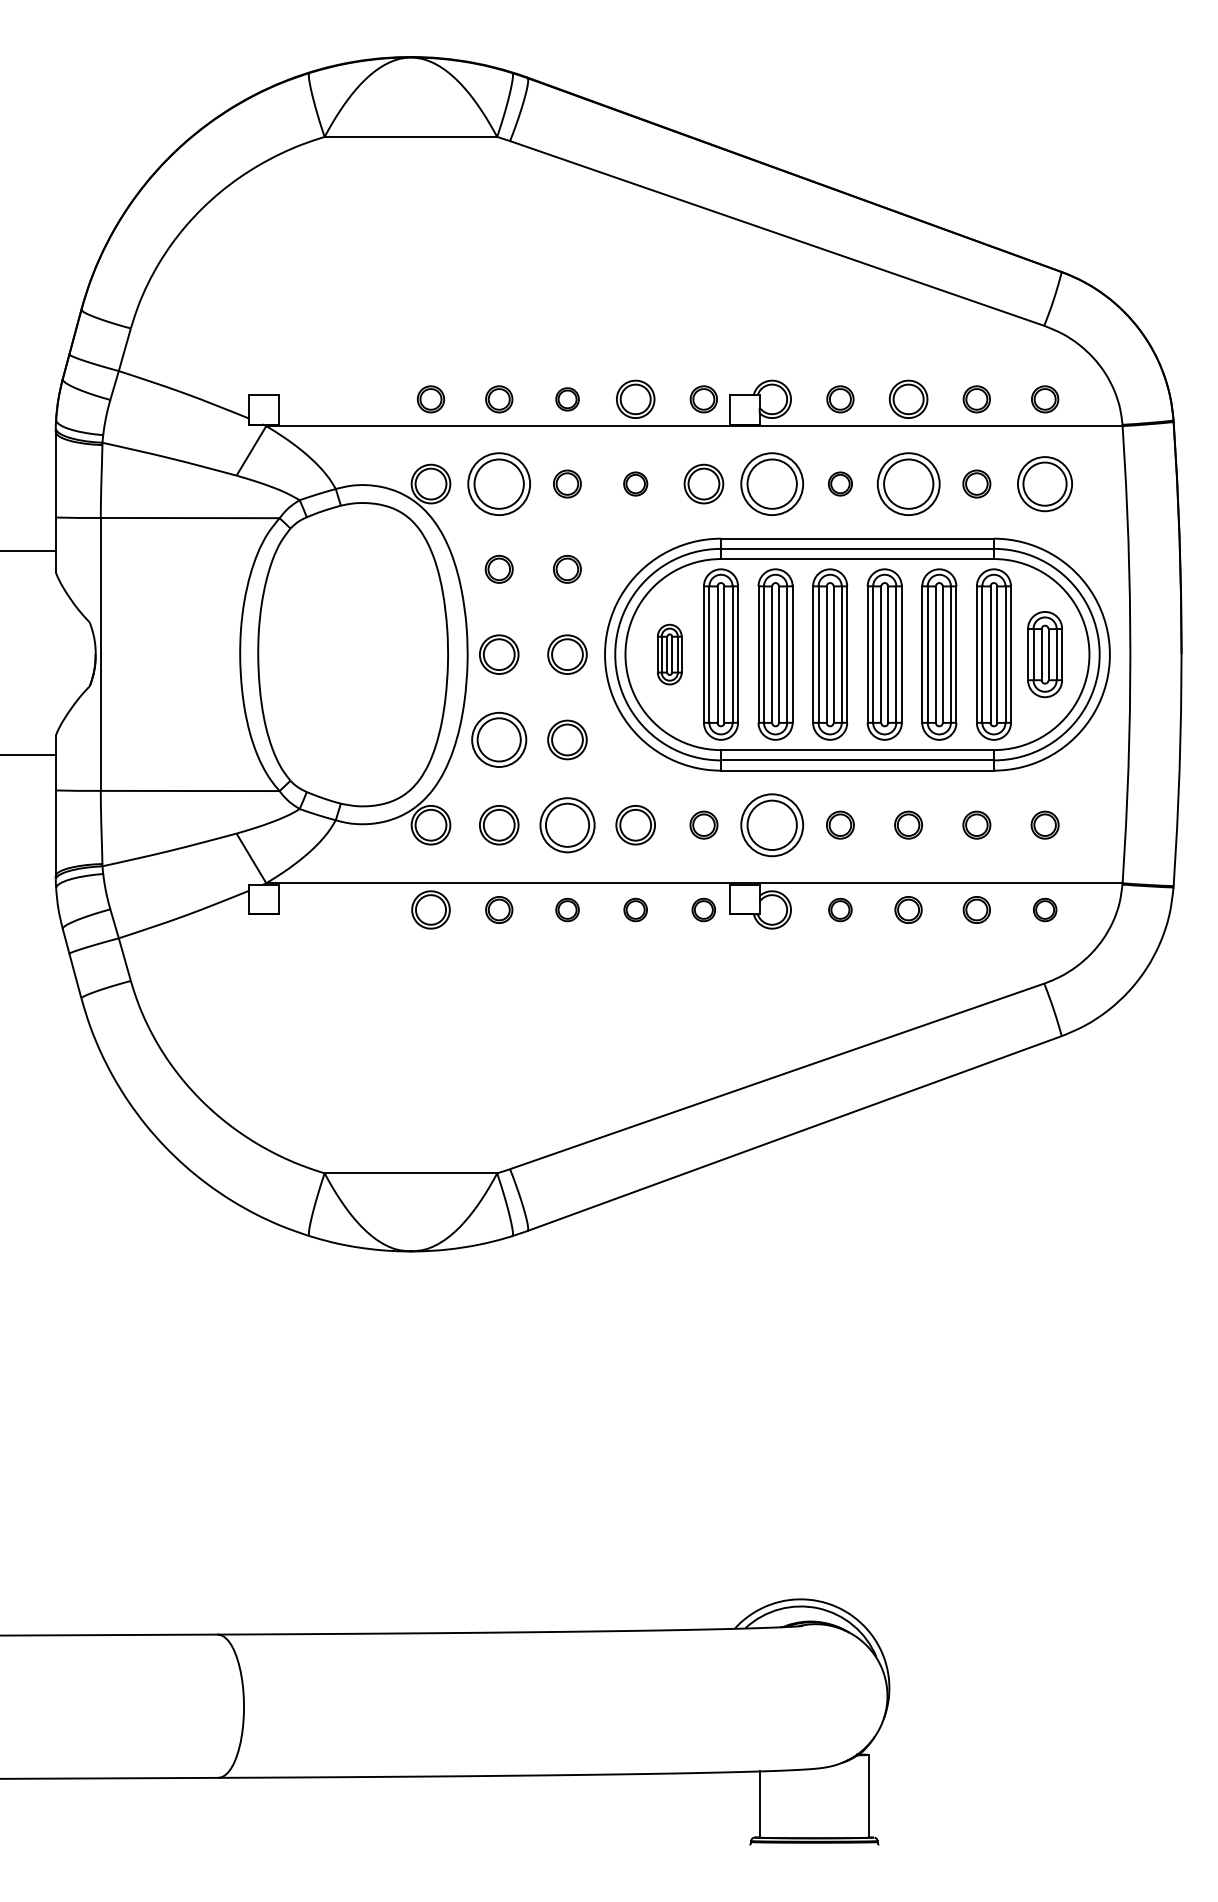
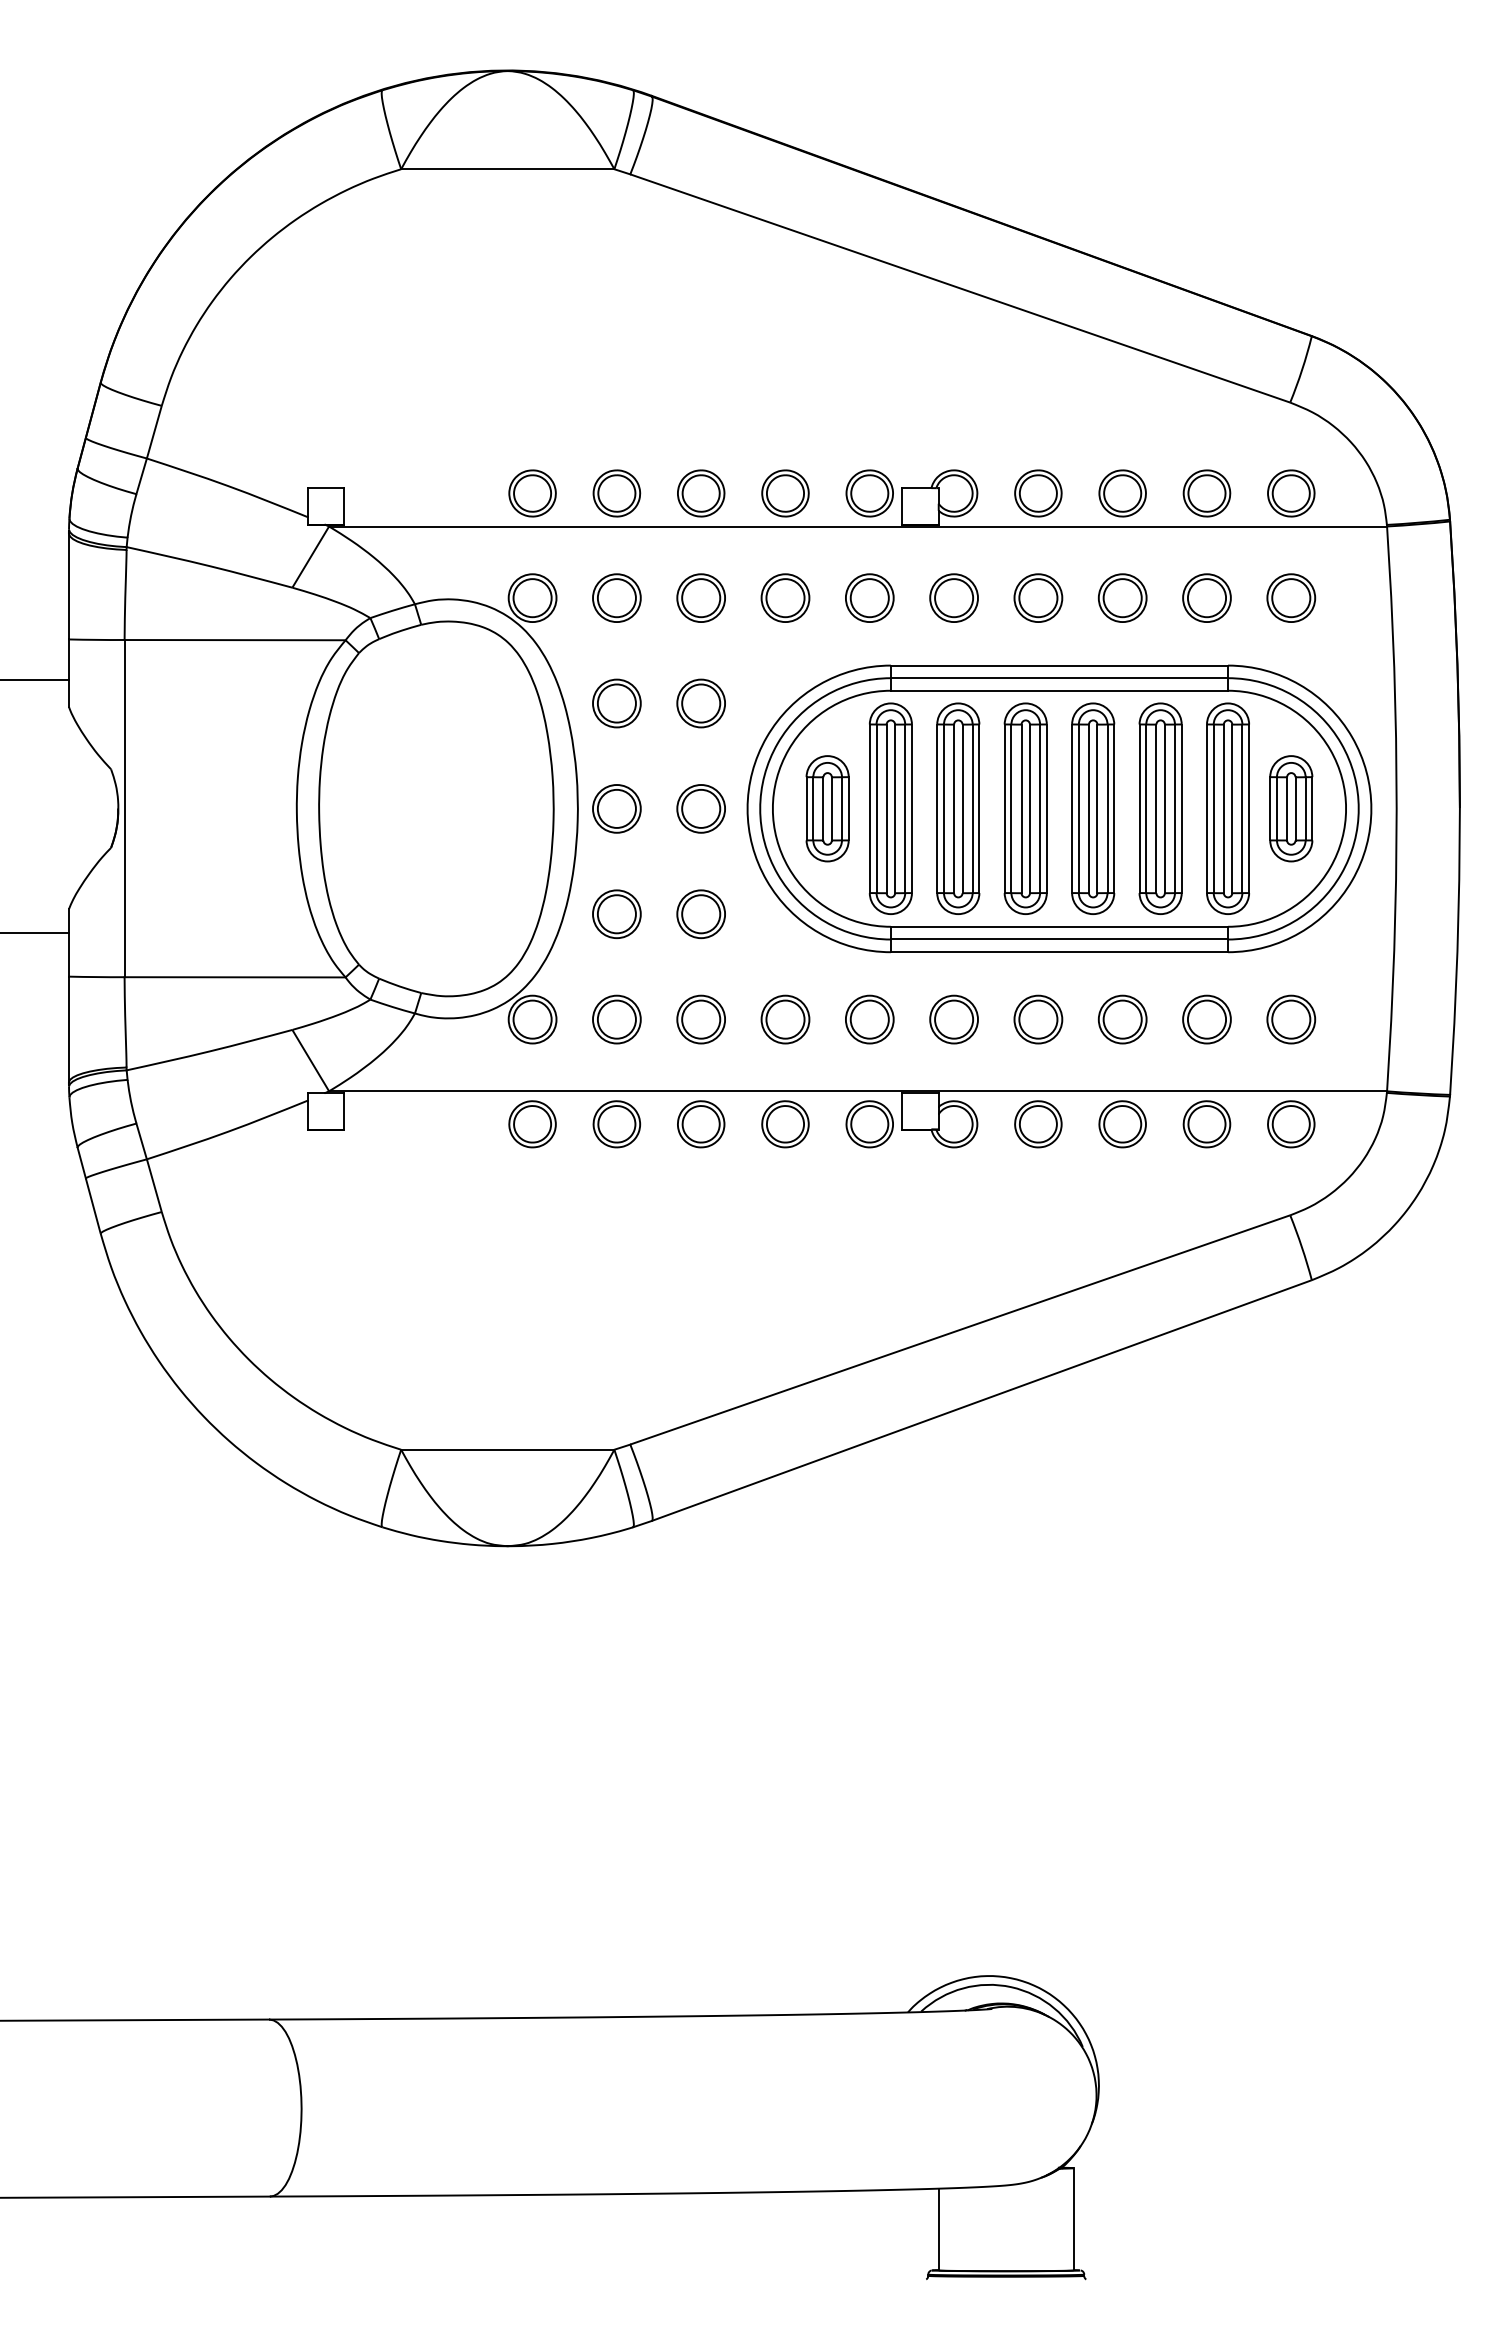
part: (430, 399) -> (532, 493), size x1.43
part: (498, 399) -> (616, 493), size x1.43
part: (567, 399) -> (701, 493), size x1.67
part: (703, 399) -> (869, 493), size x1.43
part: (840, 399) -> (1038, 493), size x1.43
part: (976, 399) -> (1206, 493), size x1.43
part: (1045, 399) -> (1291, 493), size x1.43
part: (498, 483) -> (616, 597), size x0.62
part: (566, 483) -> (700, 597), size x1.43
part: (635, 483) -> (785, 597), size x1.67
part: (771, 483) -> (953, 597), size x0.62
part: (840, 483) -> (1038, 597), size x1.67
part: (908, 483) -> (1122, 597), size x0.62
part: (976, 483) -> (1206, 597), size x1.43
part: (1045, 483) -> (1291, 597), size x0.71
part: (498, 569) -> (616, 703), size x1.43
part: (566, 569) -> (700, 703), size x1.43
part: (669, 654) -> (827, 808), size x1.43
part: (498, 740) -> (616, 914), size x0.71
part: (566, 825) -> (700, 1019), size x0.71
part: (703, 825) -> (869, 1019), size x1.43
part: (771, 825) -> (953, 1019), size x0.62
part: (840, 825) -> (1038, 1019), size x1.43
part: (908, 825) -> (1122, 1019), size x1.43
part: (976, 825) -> (1206, 1019), size x1.43
part: (1045, 825) -> (1291, 1019), size x1.43
part: (498, 910) -> (616, 1124), size x1.43
part: (567, 910) -> (701, 1124), size x1.67
part: (635, 910) -> (785, 1124), size x1.67
part: (703, 910) -> (869, 1124), size x1.67
part: (840, 910) -> (1038, 1124), size x1.67
part: (908, 910) -> (1122, 1124), size x1.43
part: (976, 910) -> (1206, 1124), size x1.43
part: (1045, 910) -> (1291, 1124), size x1.67

